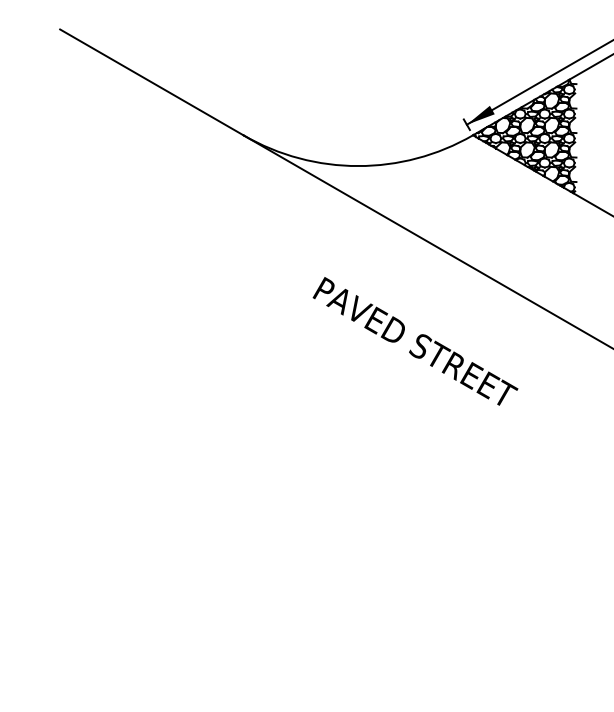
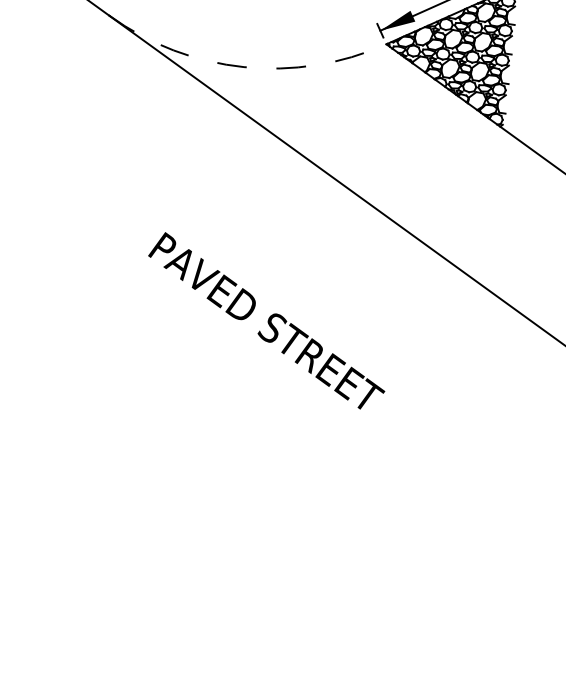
arc: (358, 166) -> (244, 67), solid -> dashed
text: (415, 341) -> (266, 321), moved

